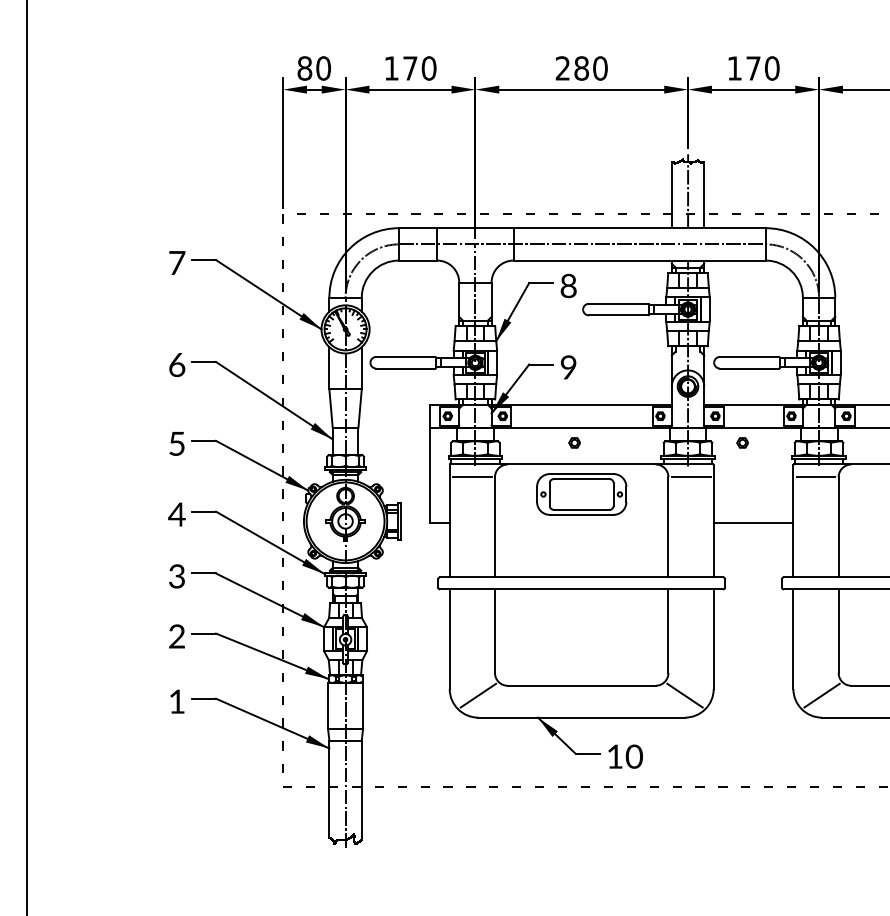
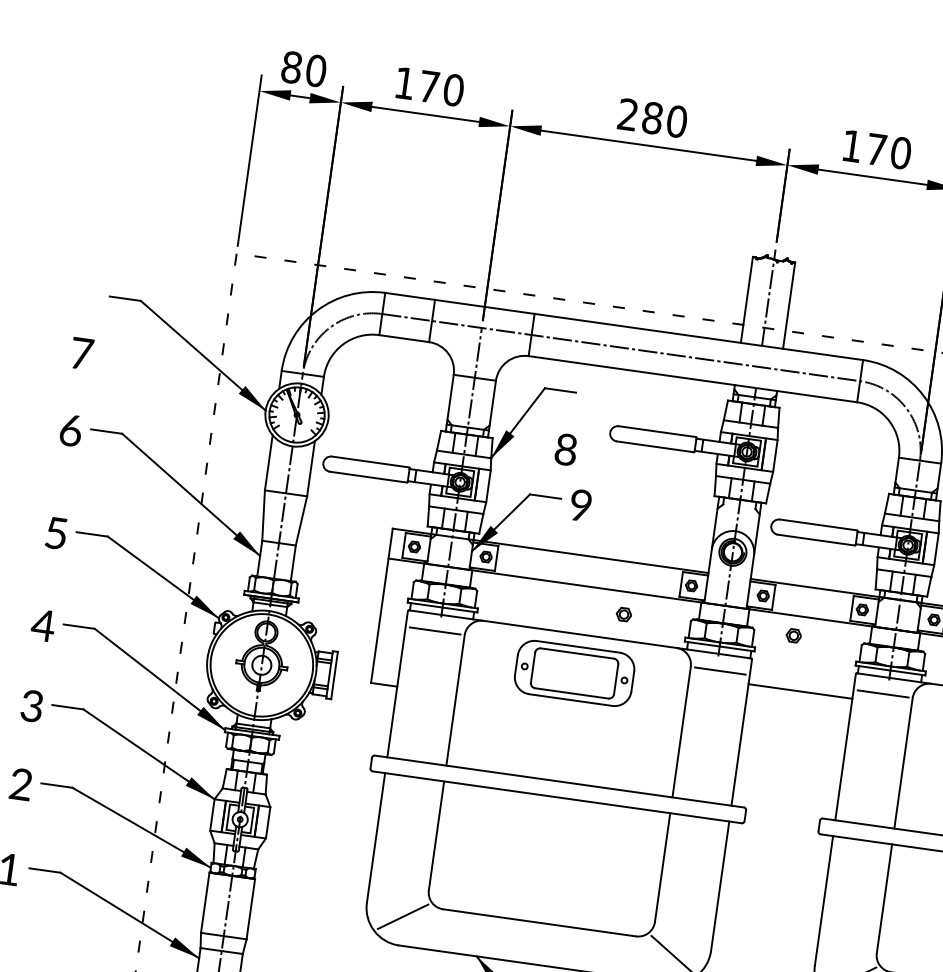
text: (177, 262) -> (82, 353), moved
text: (568, 285) -> (565, 448), moved
part: (574, 442) -> (623, 613), moved
line: (753, 523) -> (800, 691), moved

